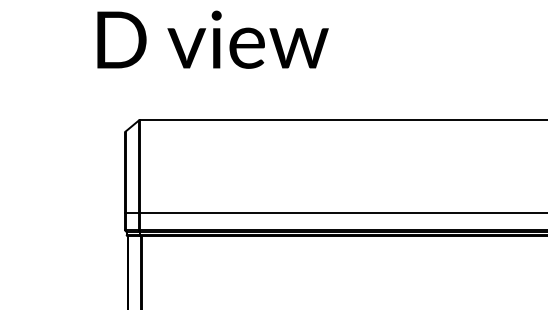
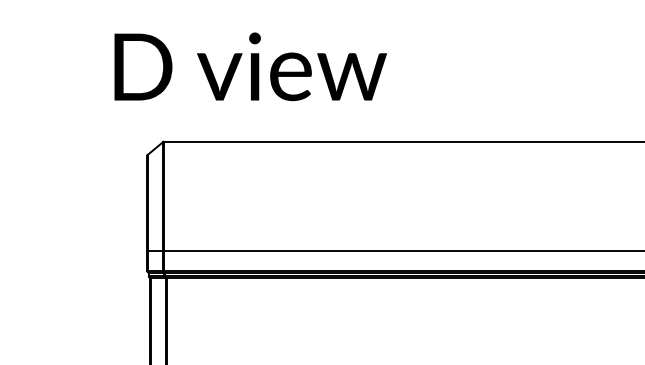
text: (212, 39) -> (250, 66), moved

